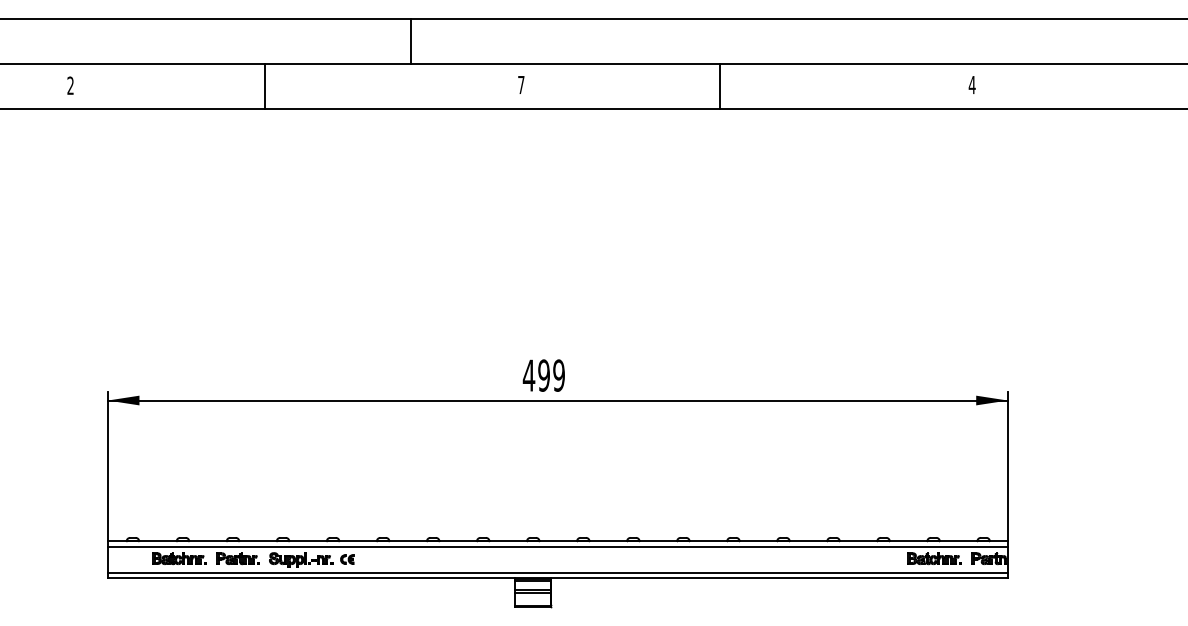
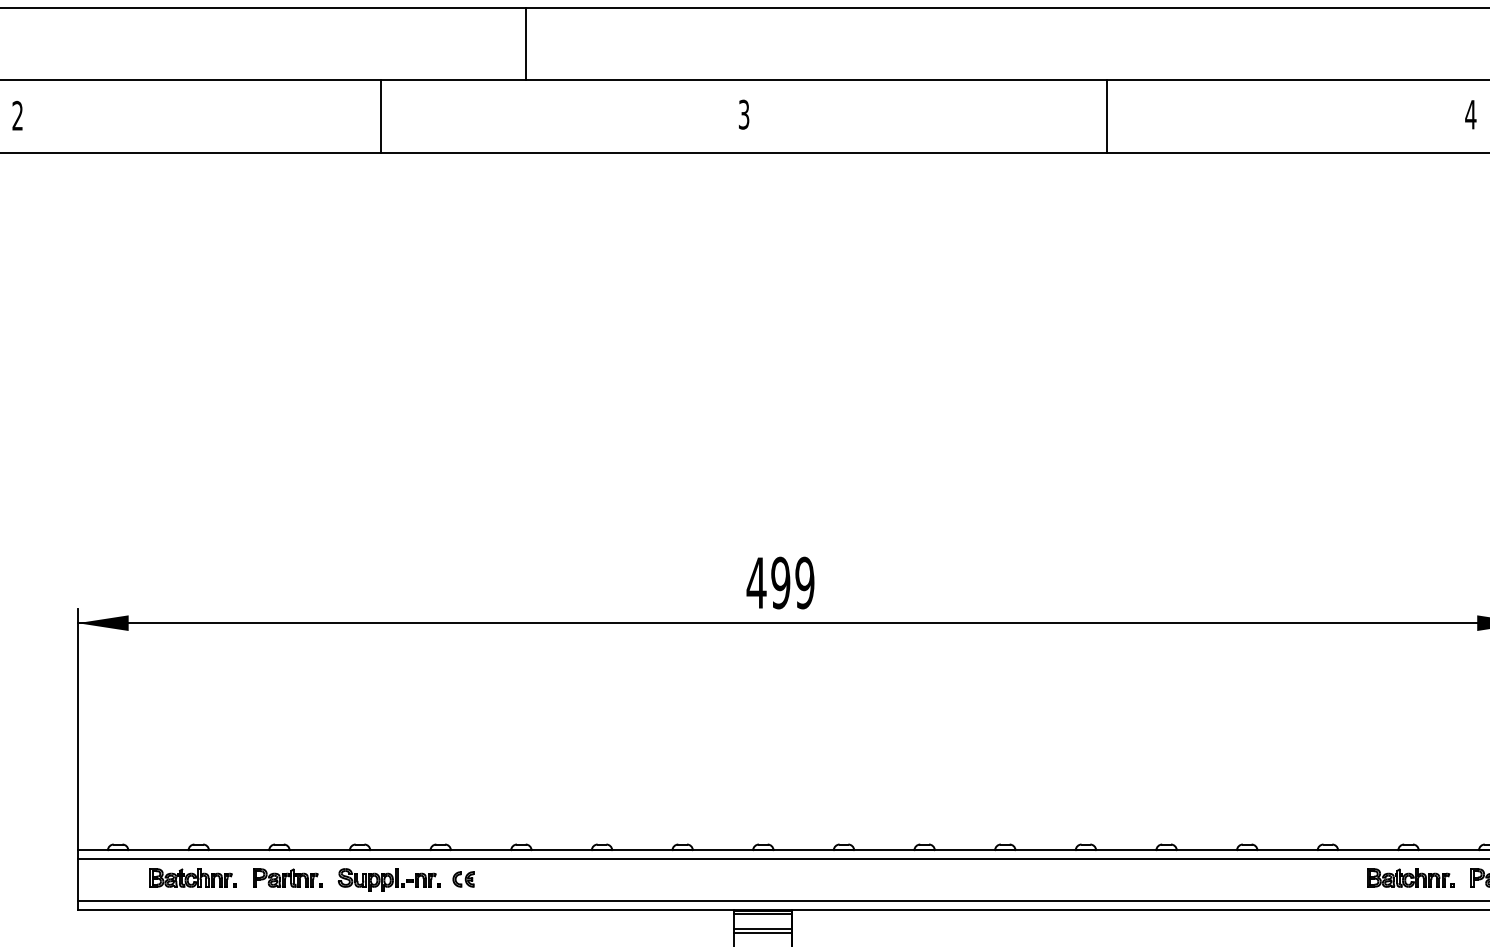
line: (410, 40) -> (525, 42), moved
text: (521, 84) -> (744, 113), 7 -> 3
line: (264, 85) -> (380, 115), moved
line: (719, 85) -> (1107, 115), moved

